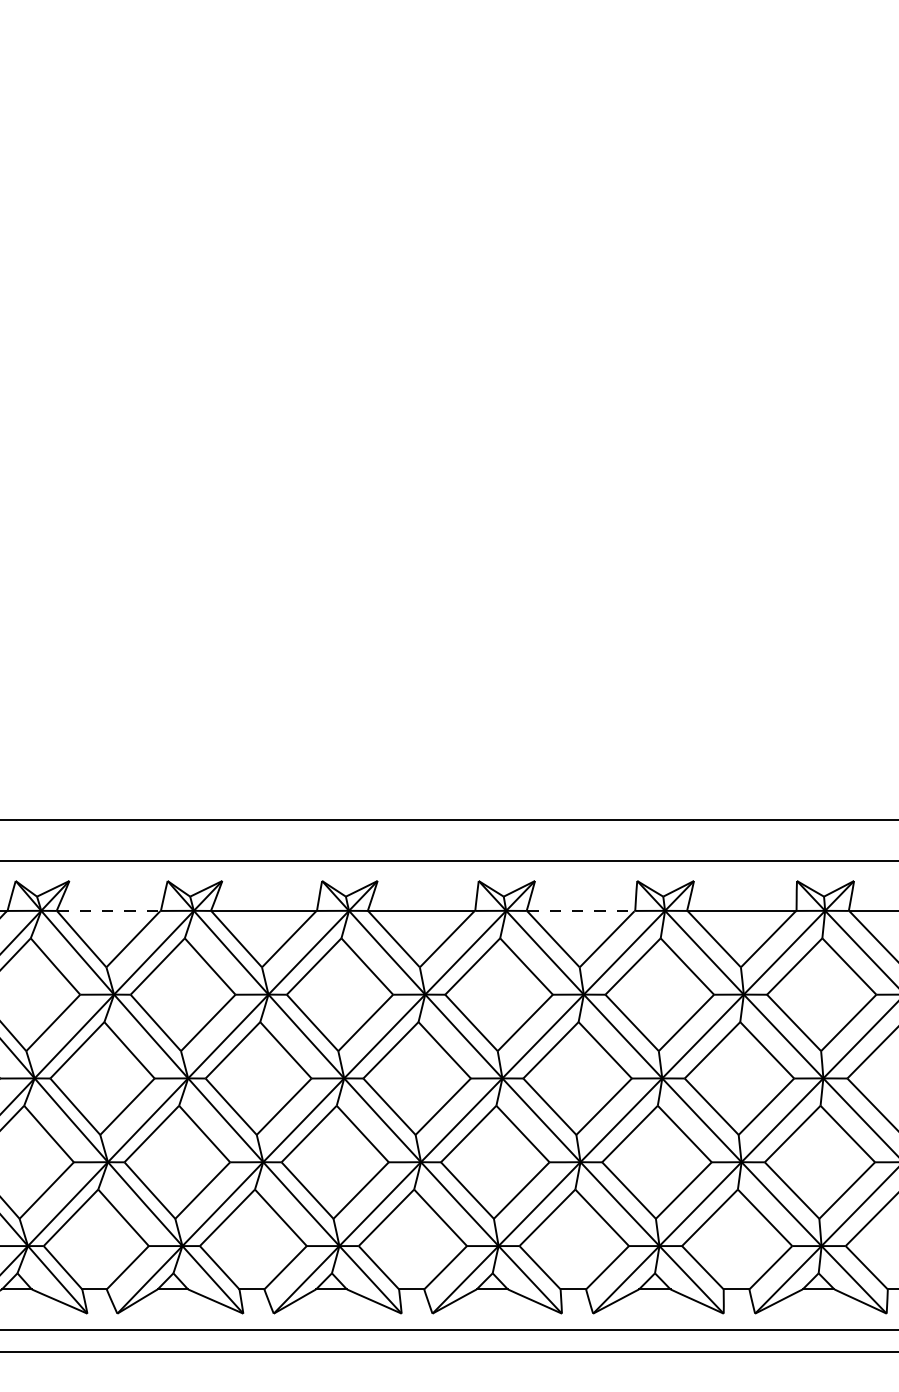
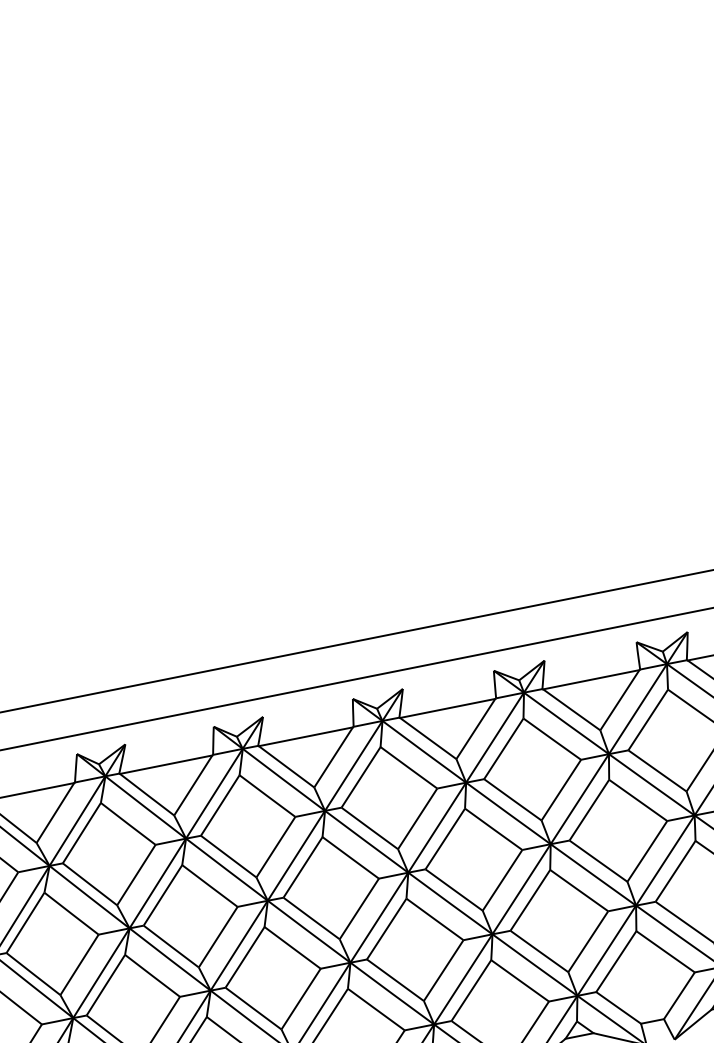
line: (109, 911) -> (166, 764), dashed -> solid
line: (581, 911) -> (591, 679), dashed -> solid

